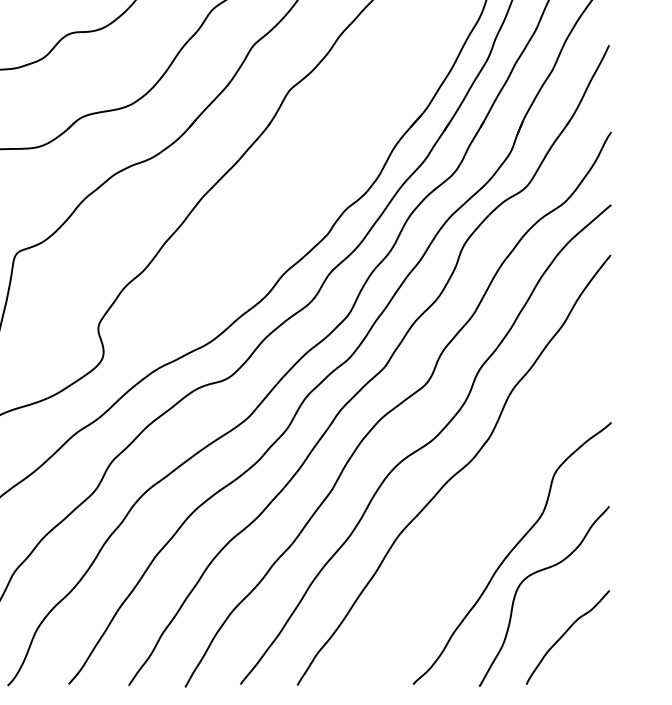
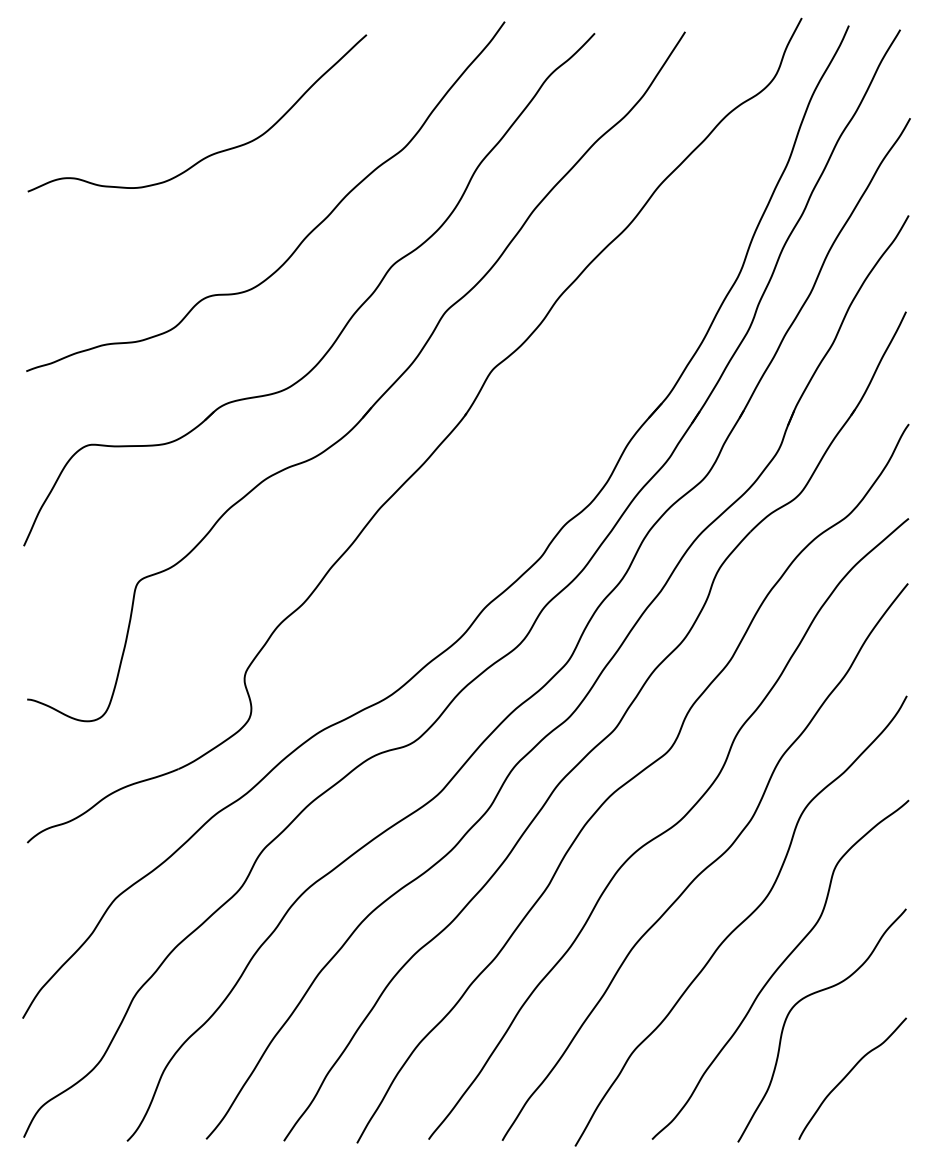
curve: (481, 516) -> (740, 922), added

